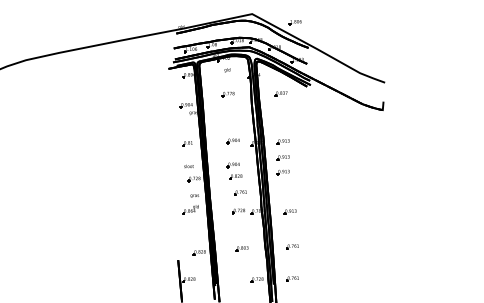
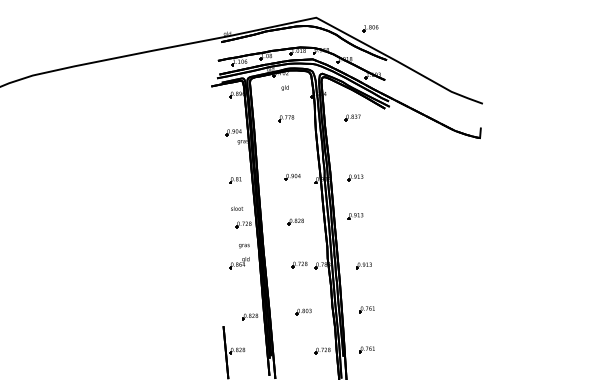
part: (282, 157) -> (354, 197), removed
part: (232, 165) -> (291, 207), removed
part: (240, 192) -> (301, 241), removed

